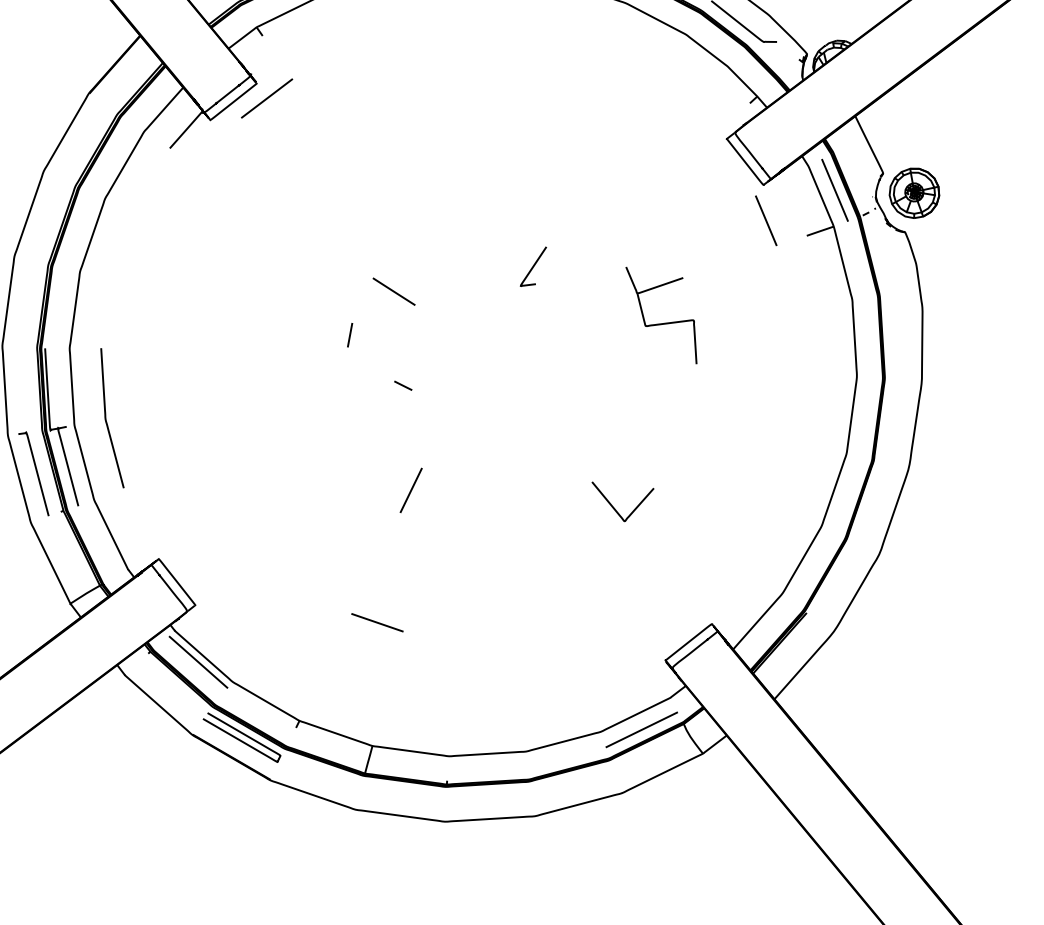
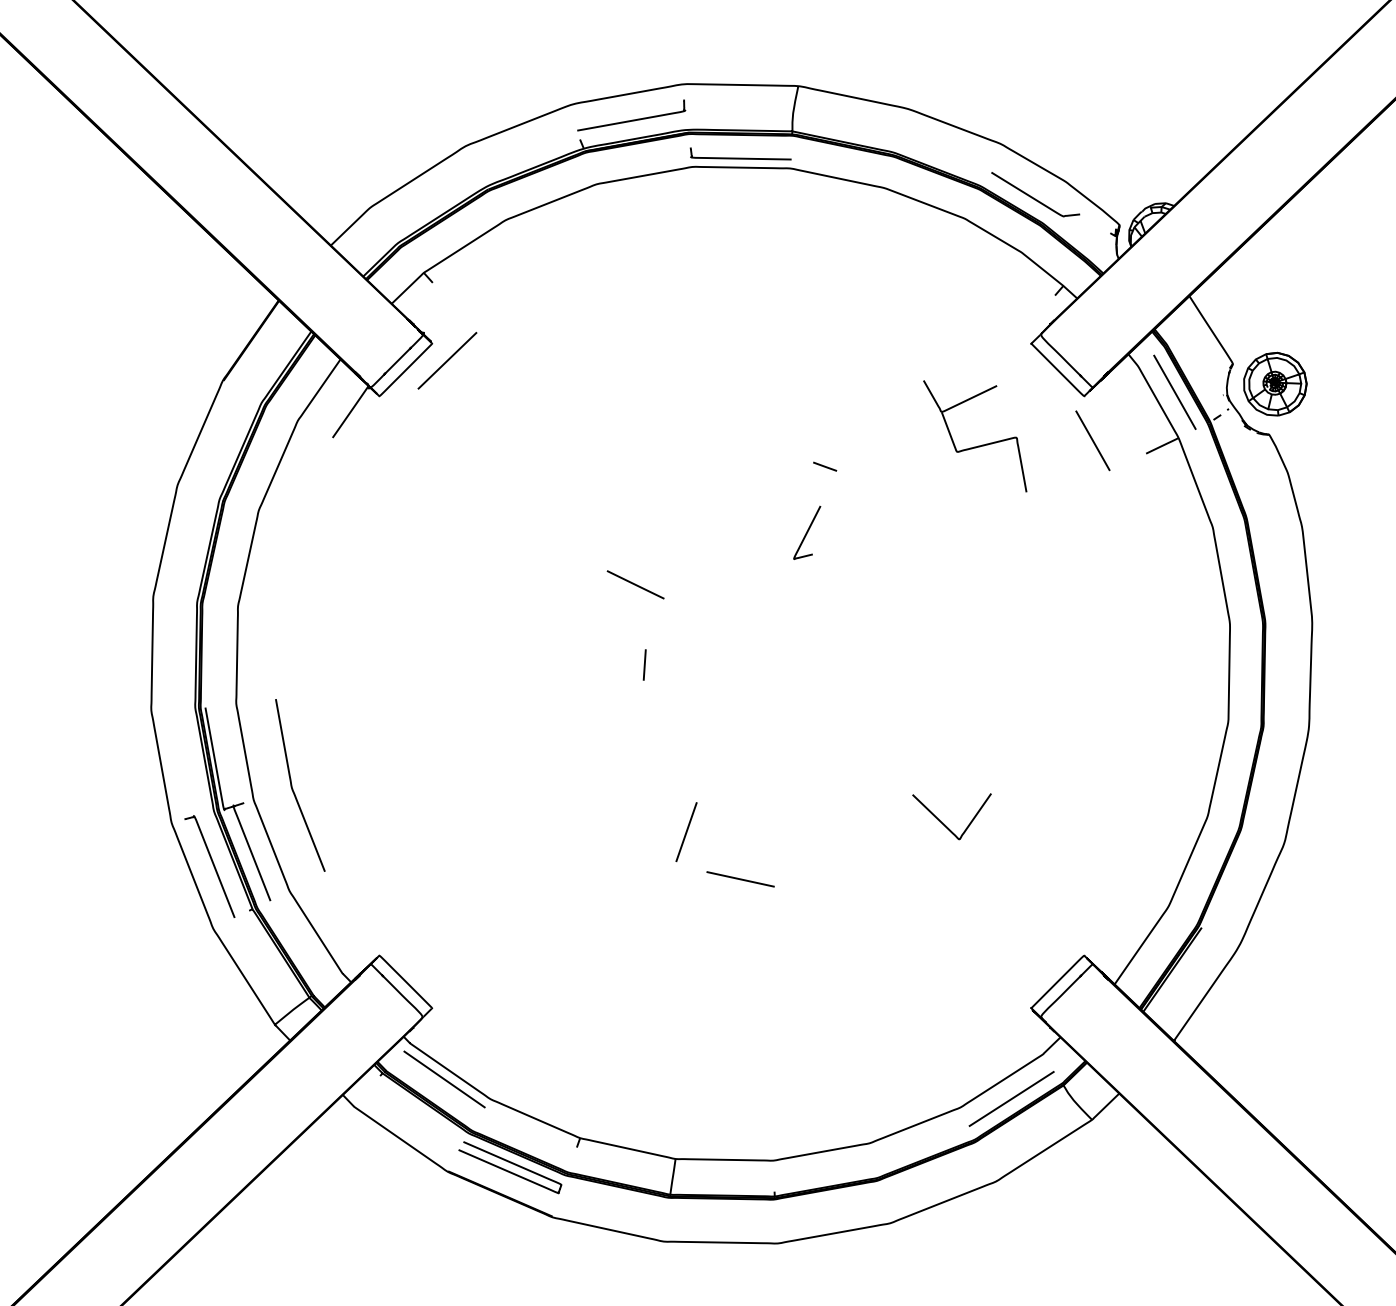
part: (663, 323) -> (978, 445), moved
line: (349, 334) -> (644, 664), moved
line: (403, 385) -> (825, 466), moved
line: (377, 622) -> (740, 879), moved

